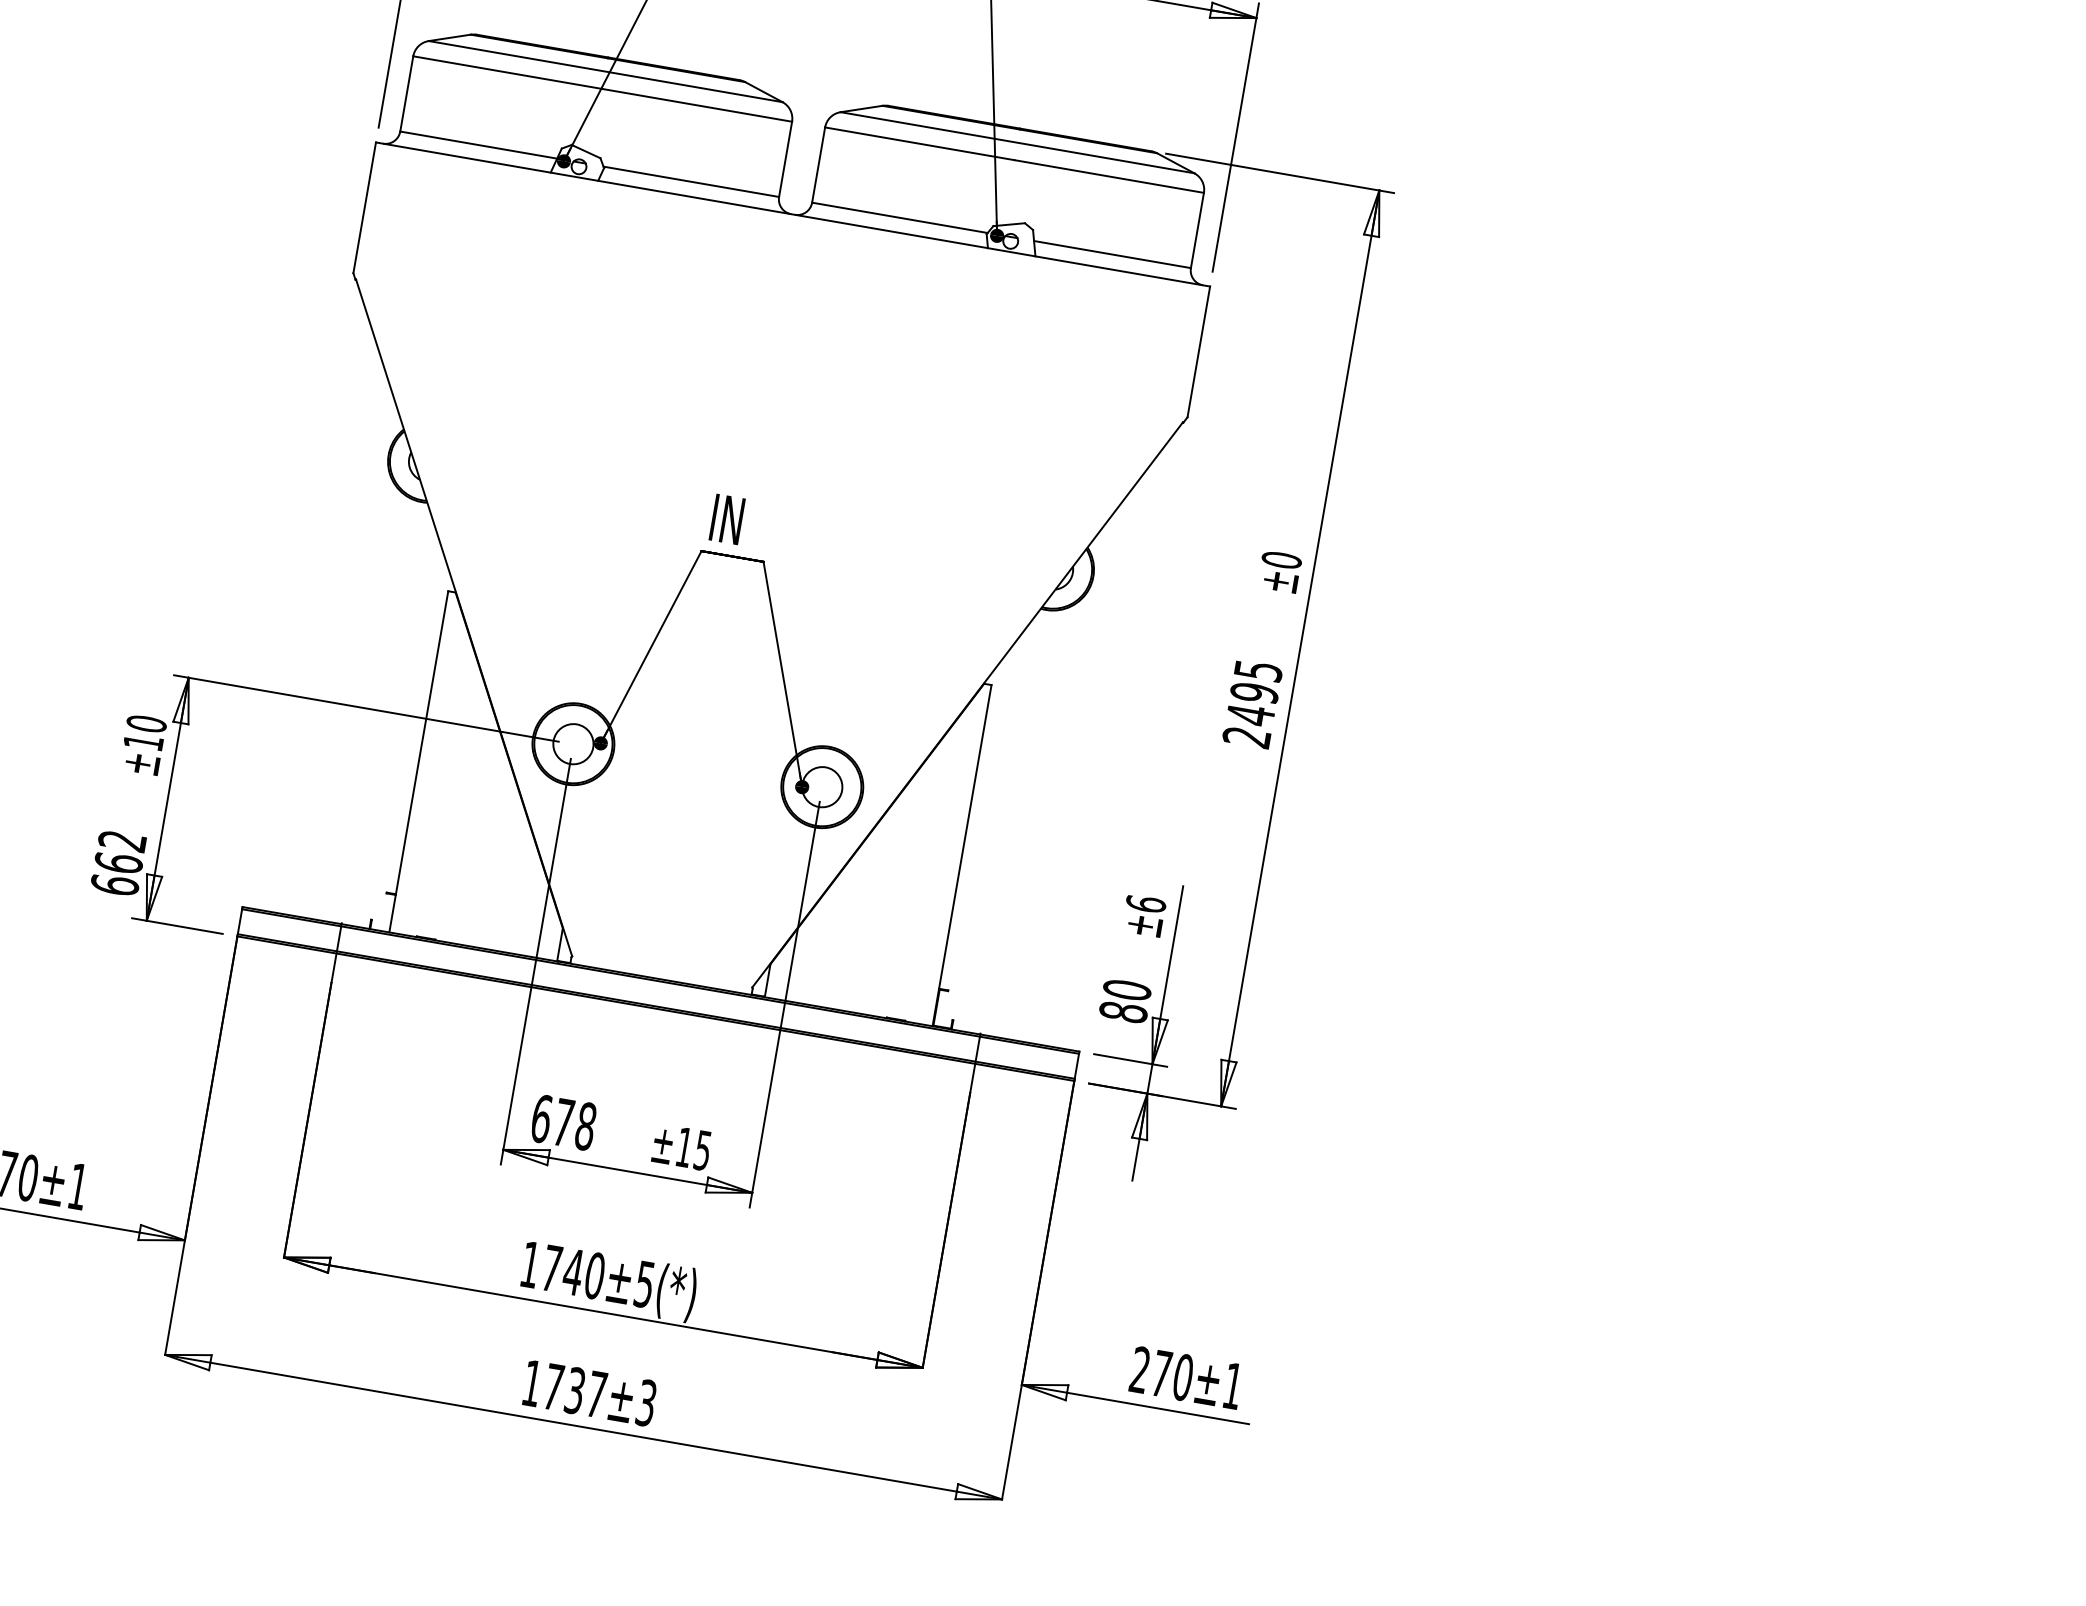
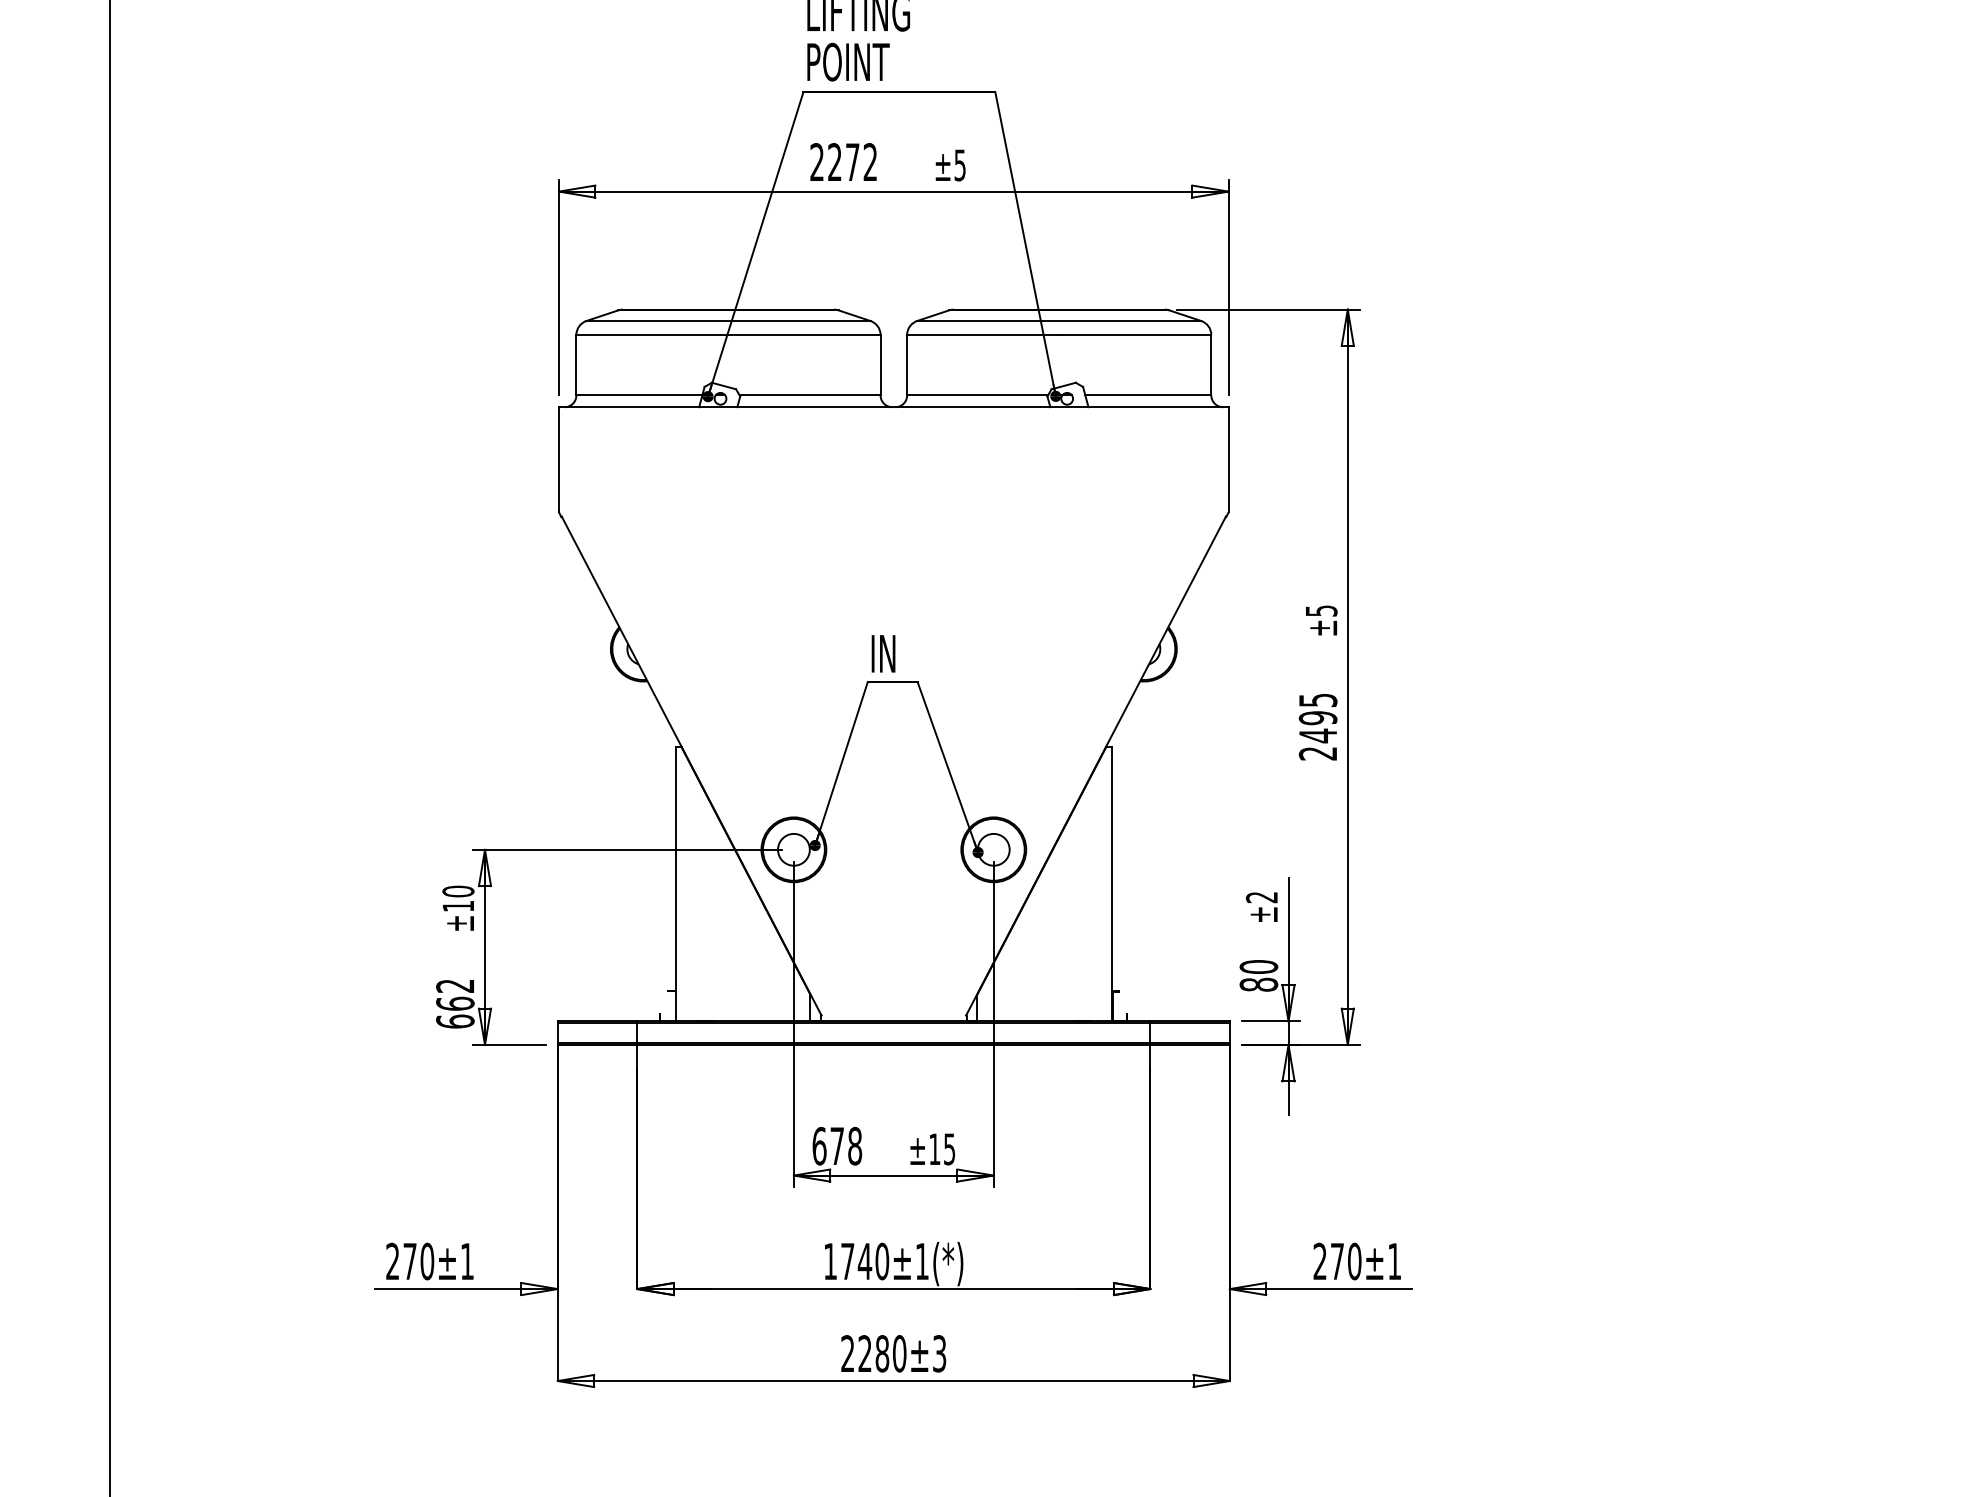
text: (1281, 559) -> (1321, 610), ±0 -> ±5
text: (1145, 904) -> (1261, 897), ±6 -> ±2
text: (643, 1284) -> (921, 1261), 1740±5(*) -> 1740±1(*)
text: (564, 1388) -> (873, 1353), 1737±3 -> 2280±3

